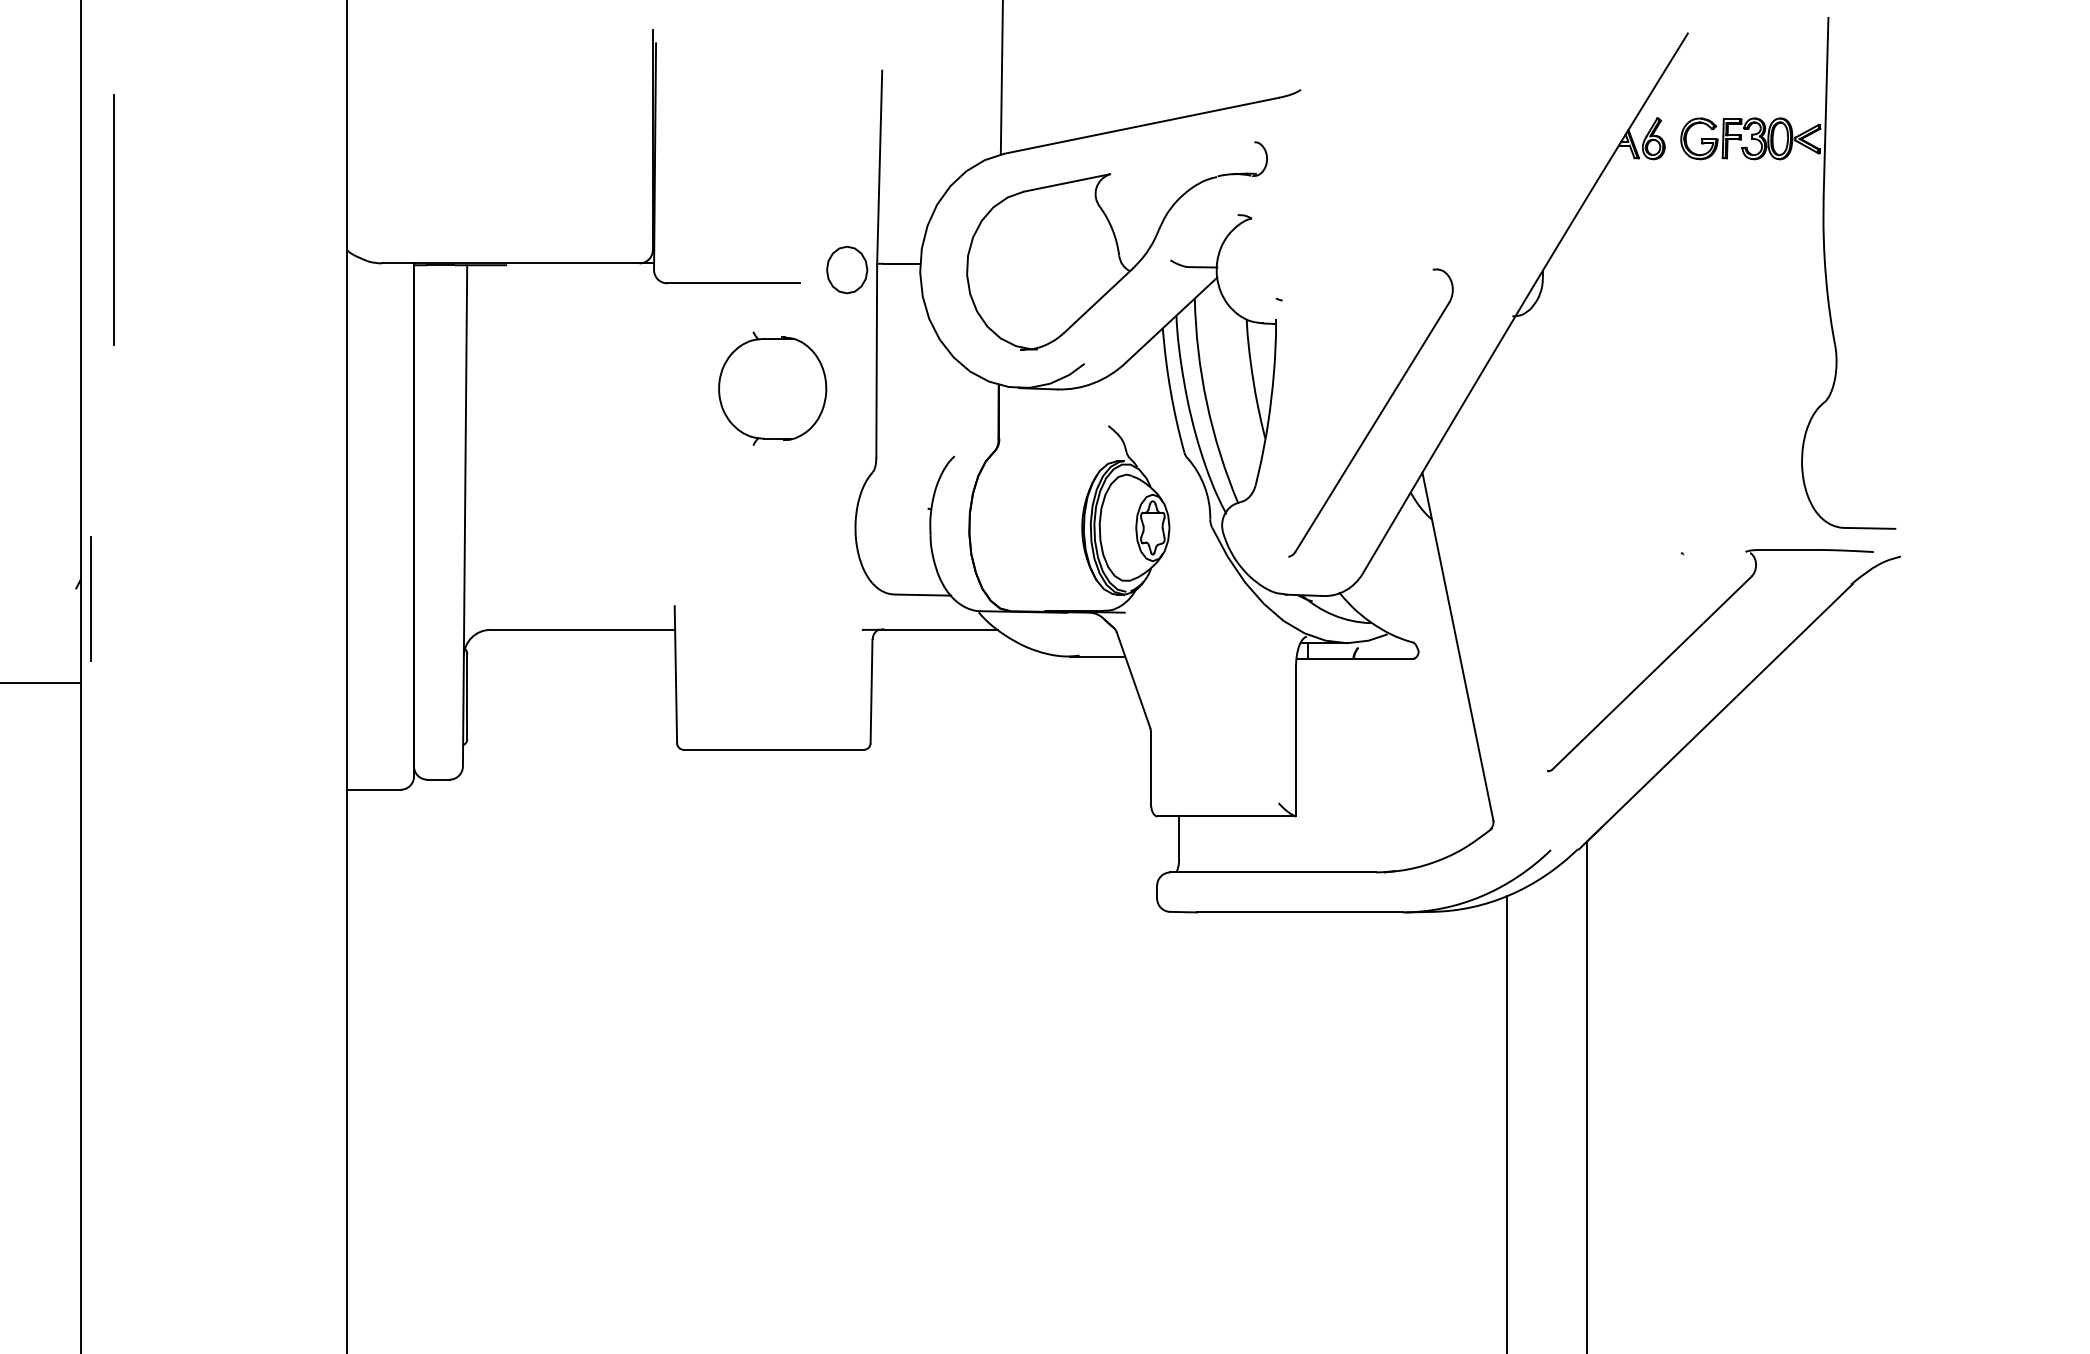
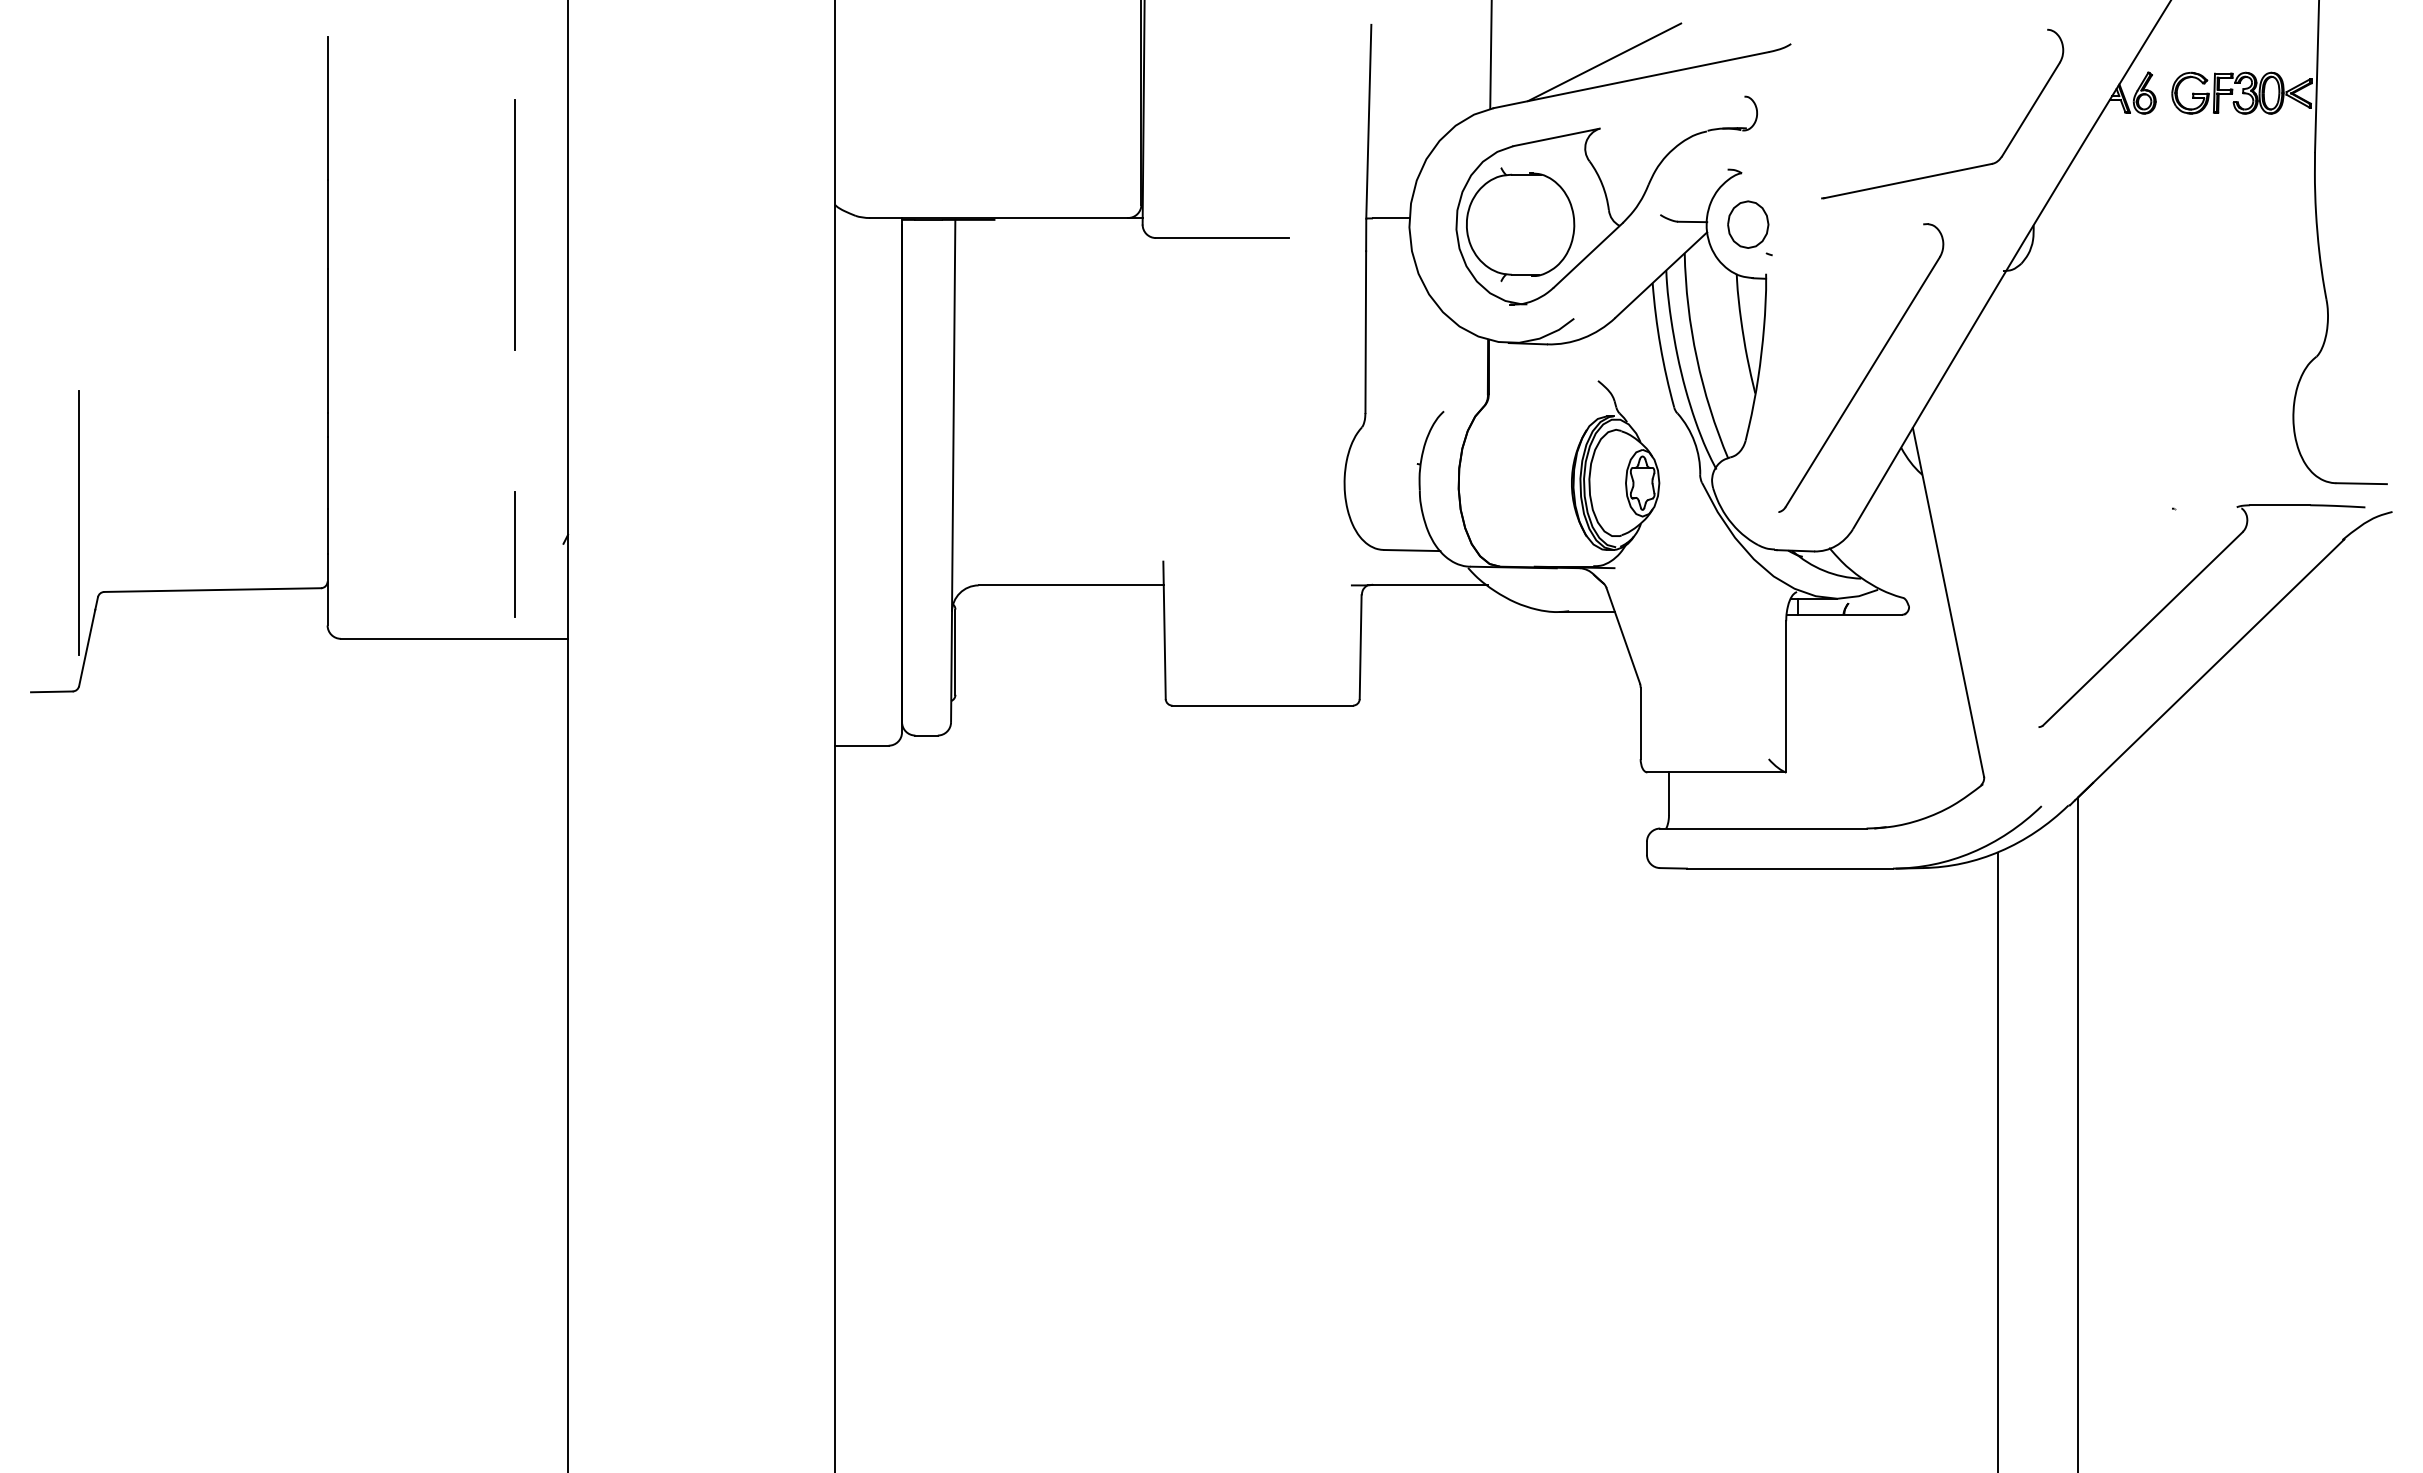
line: (1114, 108) -> (1604, 62), added
part: (1462, 215) -> (1953, 170), added
line: (114, 219) -> (514, 224), moved
part: (847, 269) -> (1748, 224), moved
part: (772, 388) -> (1520, 224), moved
line: (91, 599) -> (514, 554), moved

